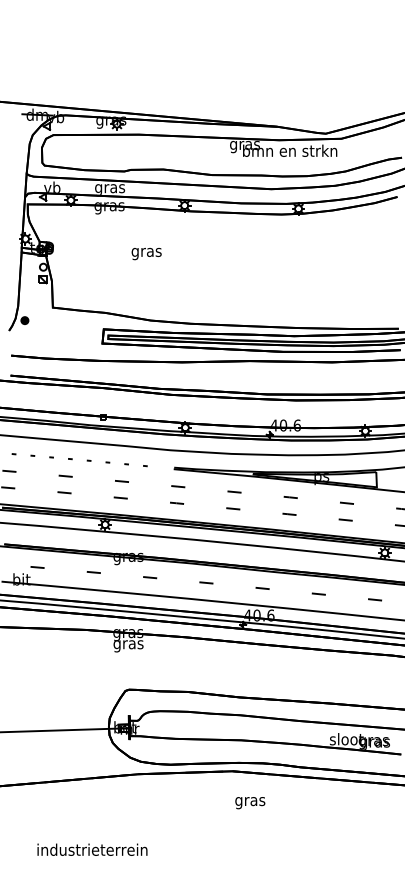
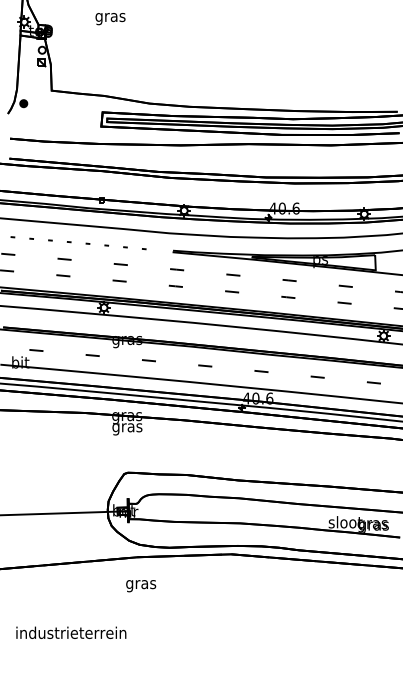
text: (146, 254) -> (110, 19), moved
text: (250, 803) -> (141, 586), moved
text: (92, 849) -> (71, 632), moved

